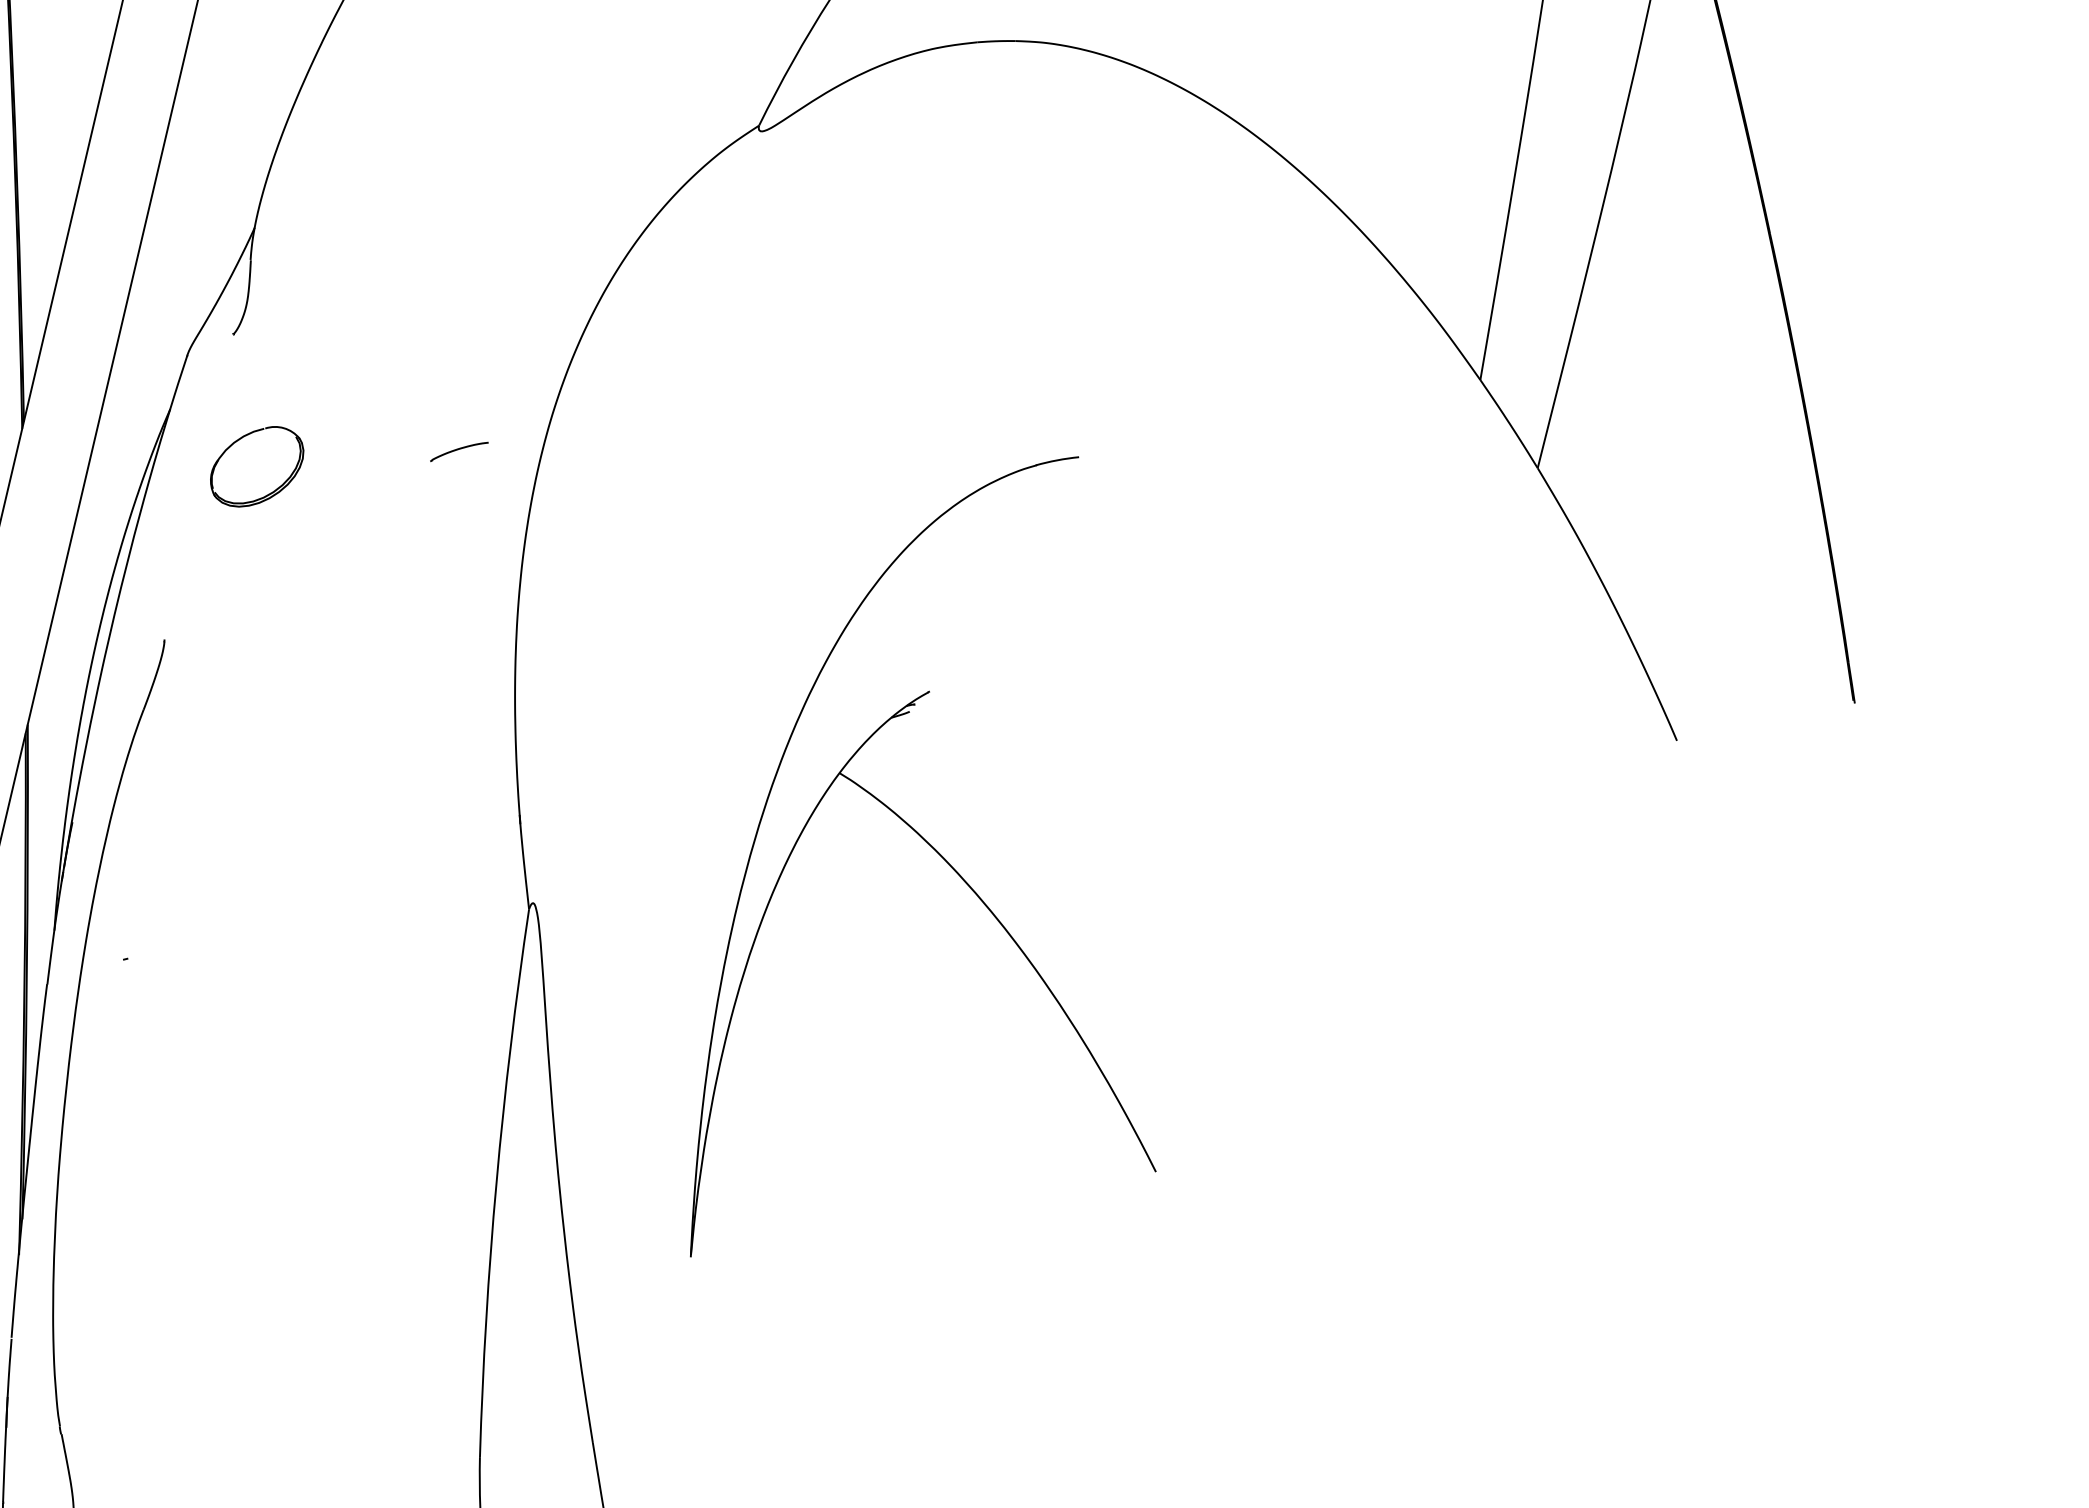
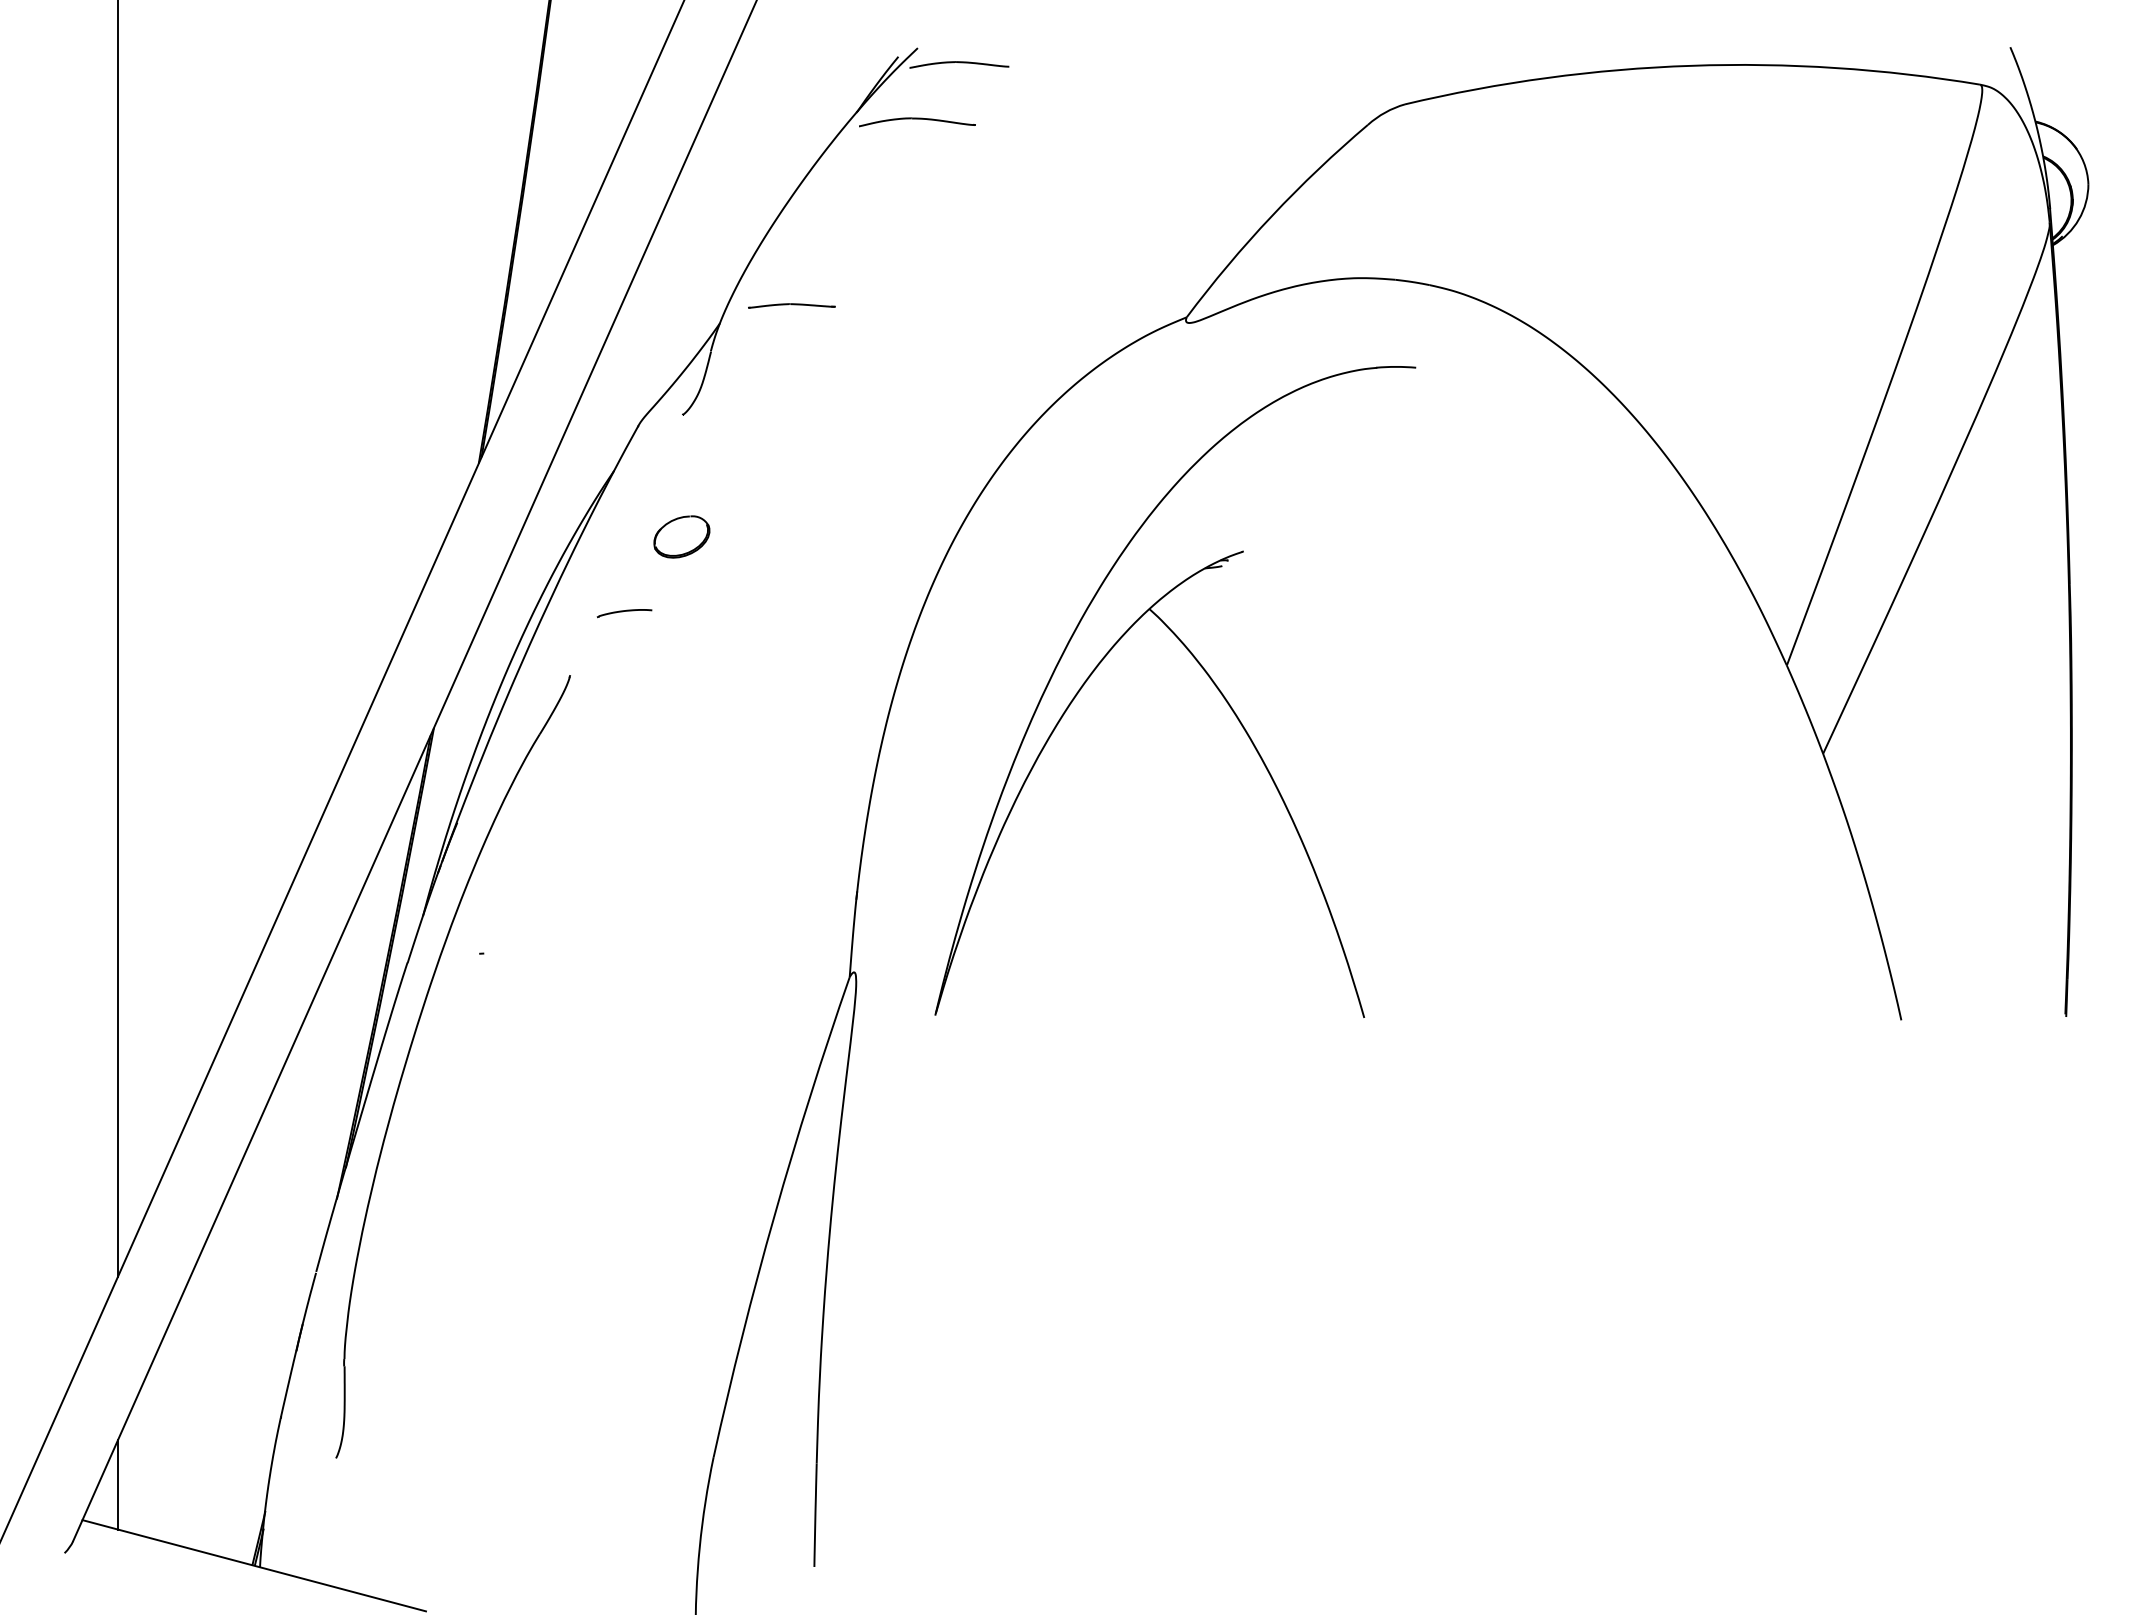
part: (328, 193) -> (791, 305), added
part: (459, 451) -> (624, 613), moved
part: (256, 466) -> (681, 536), size x0.62
part: (910, 828) -> (1203, 670), moved

